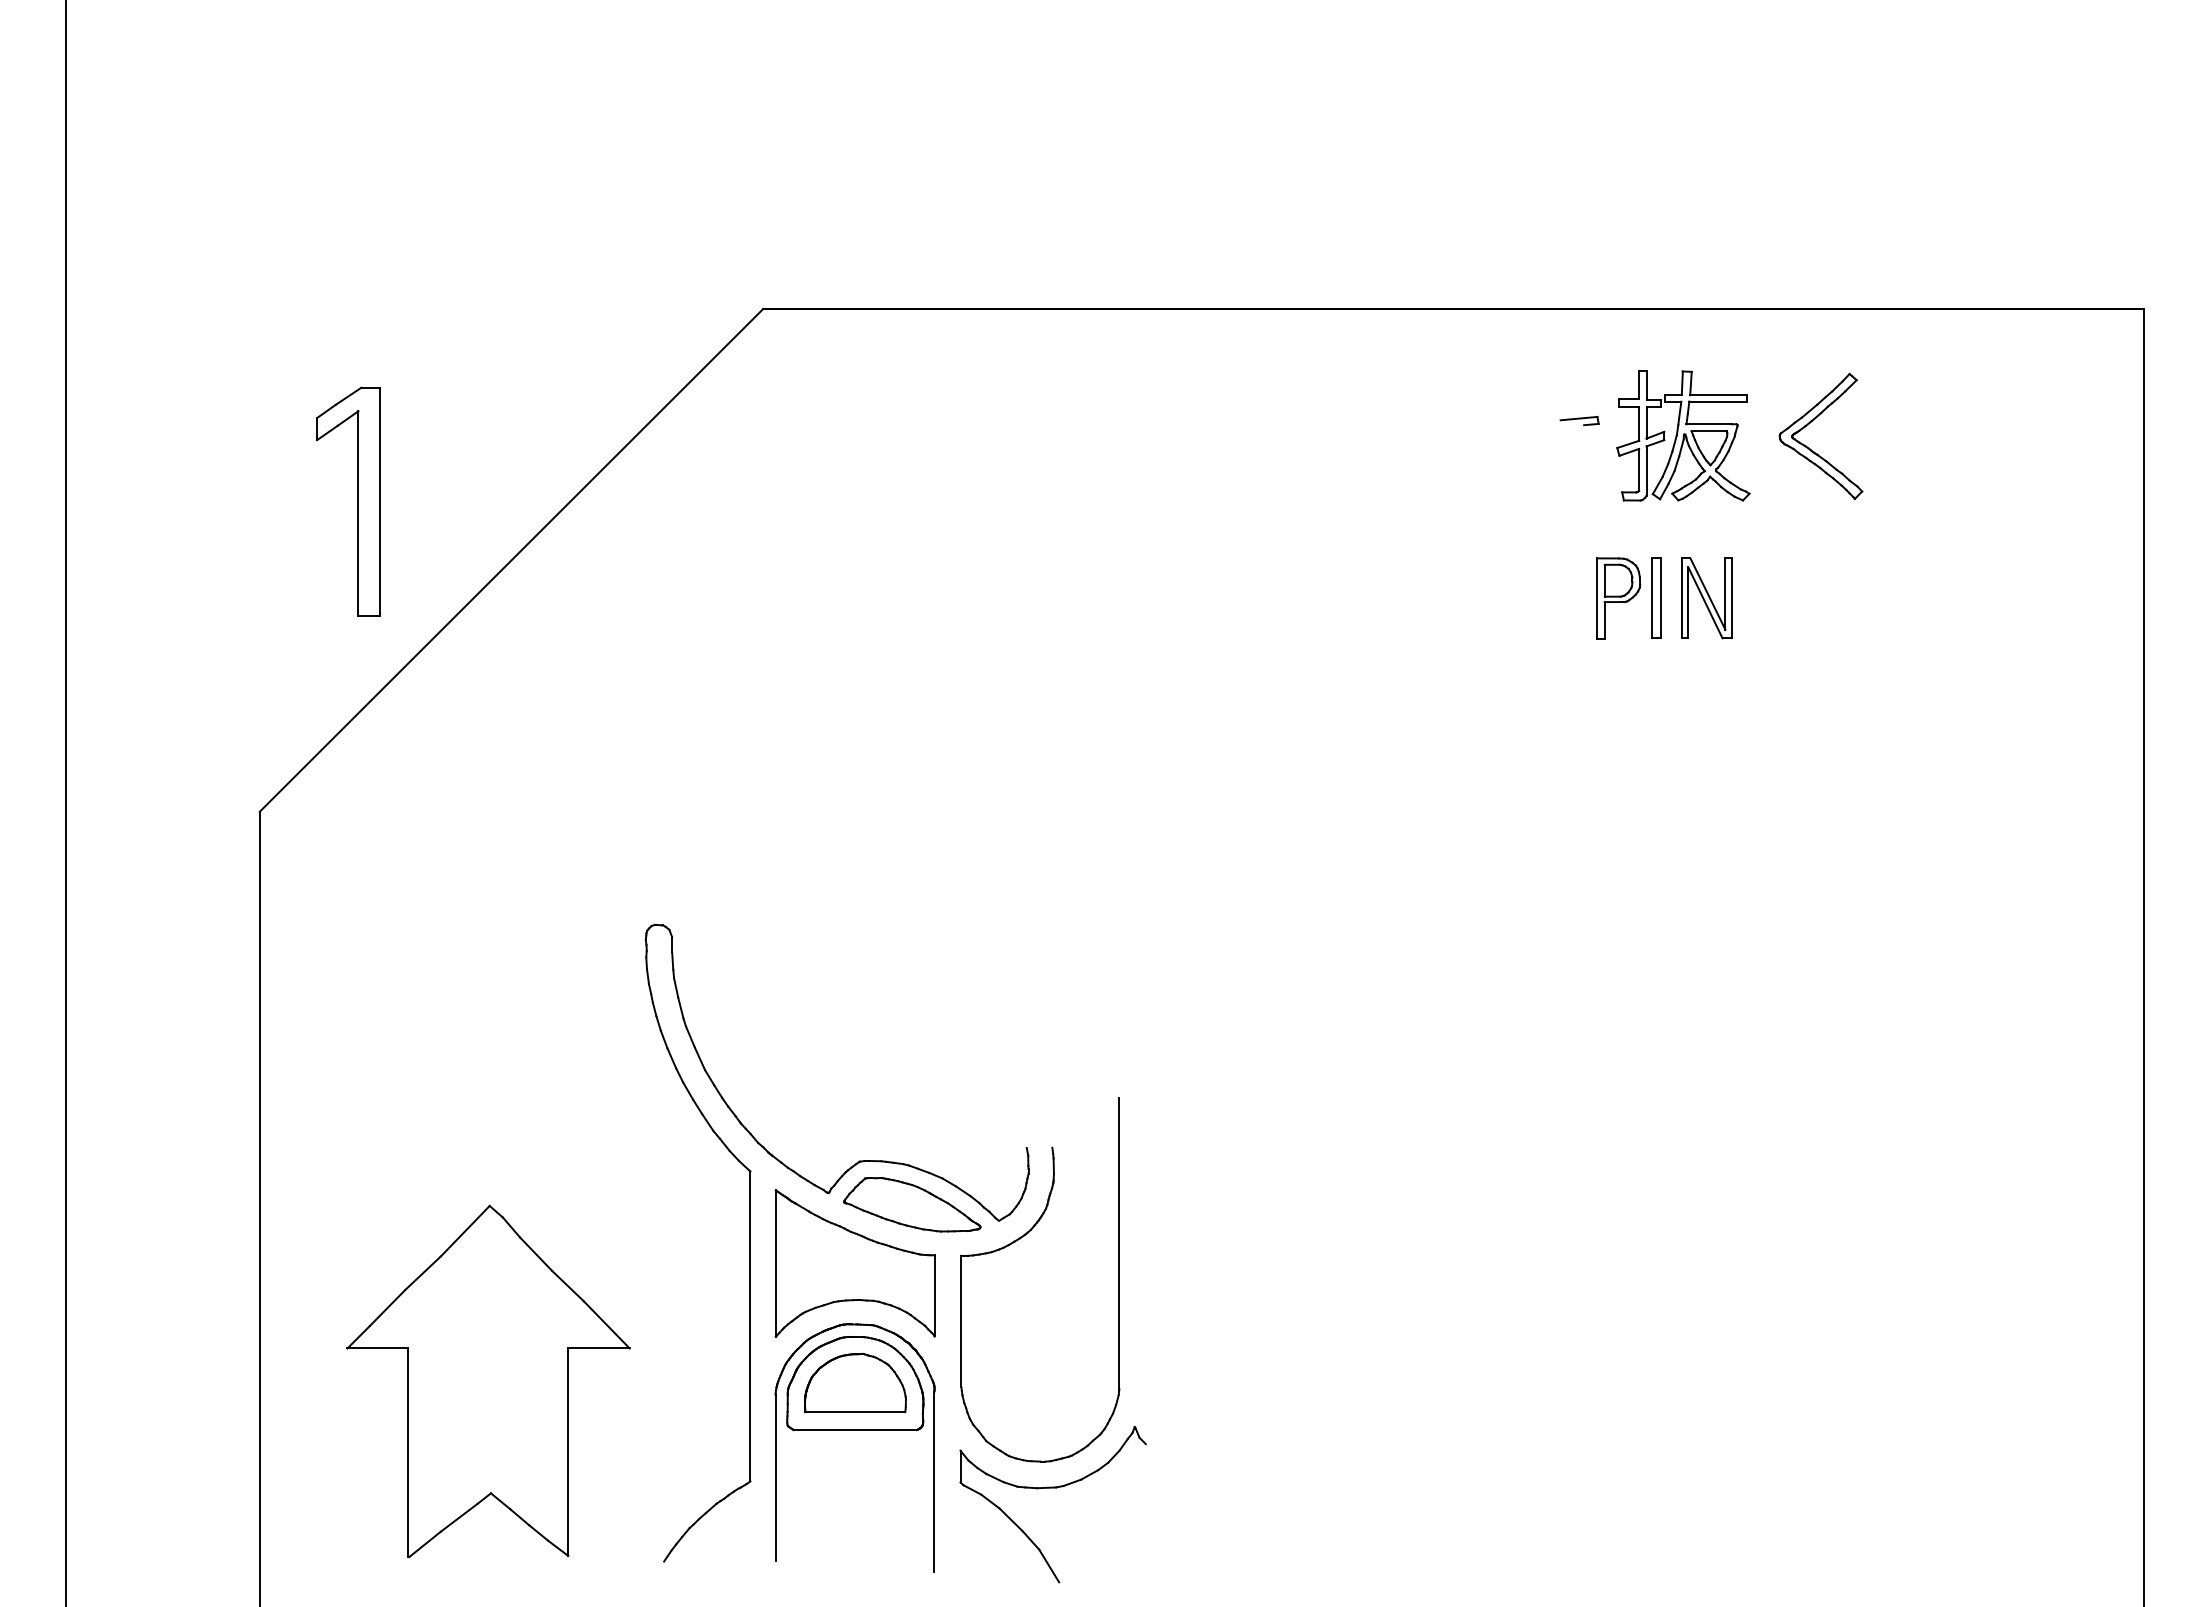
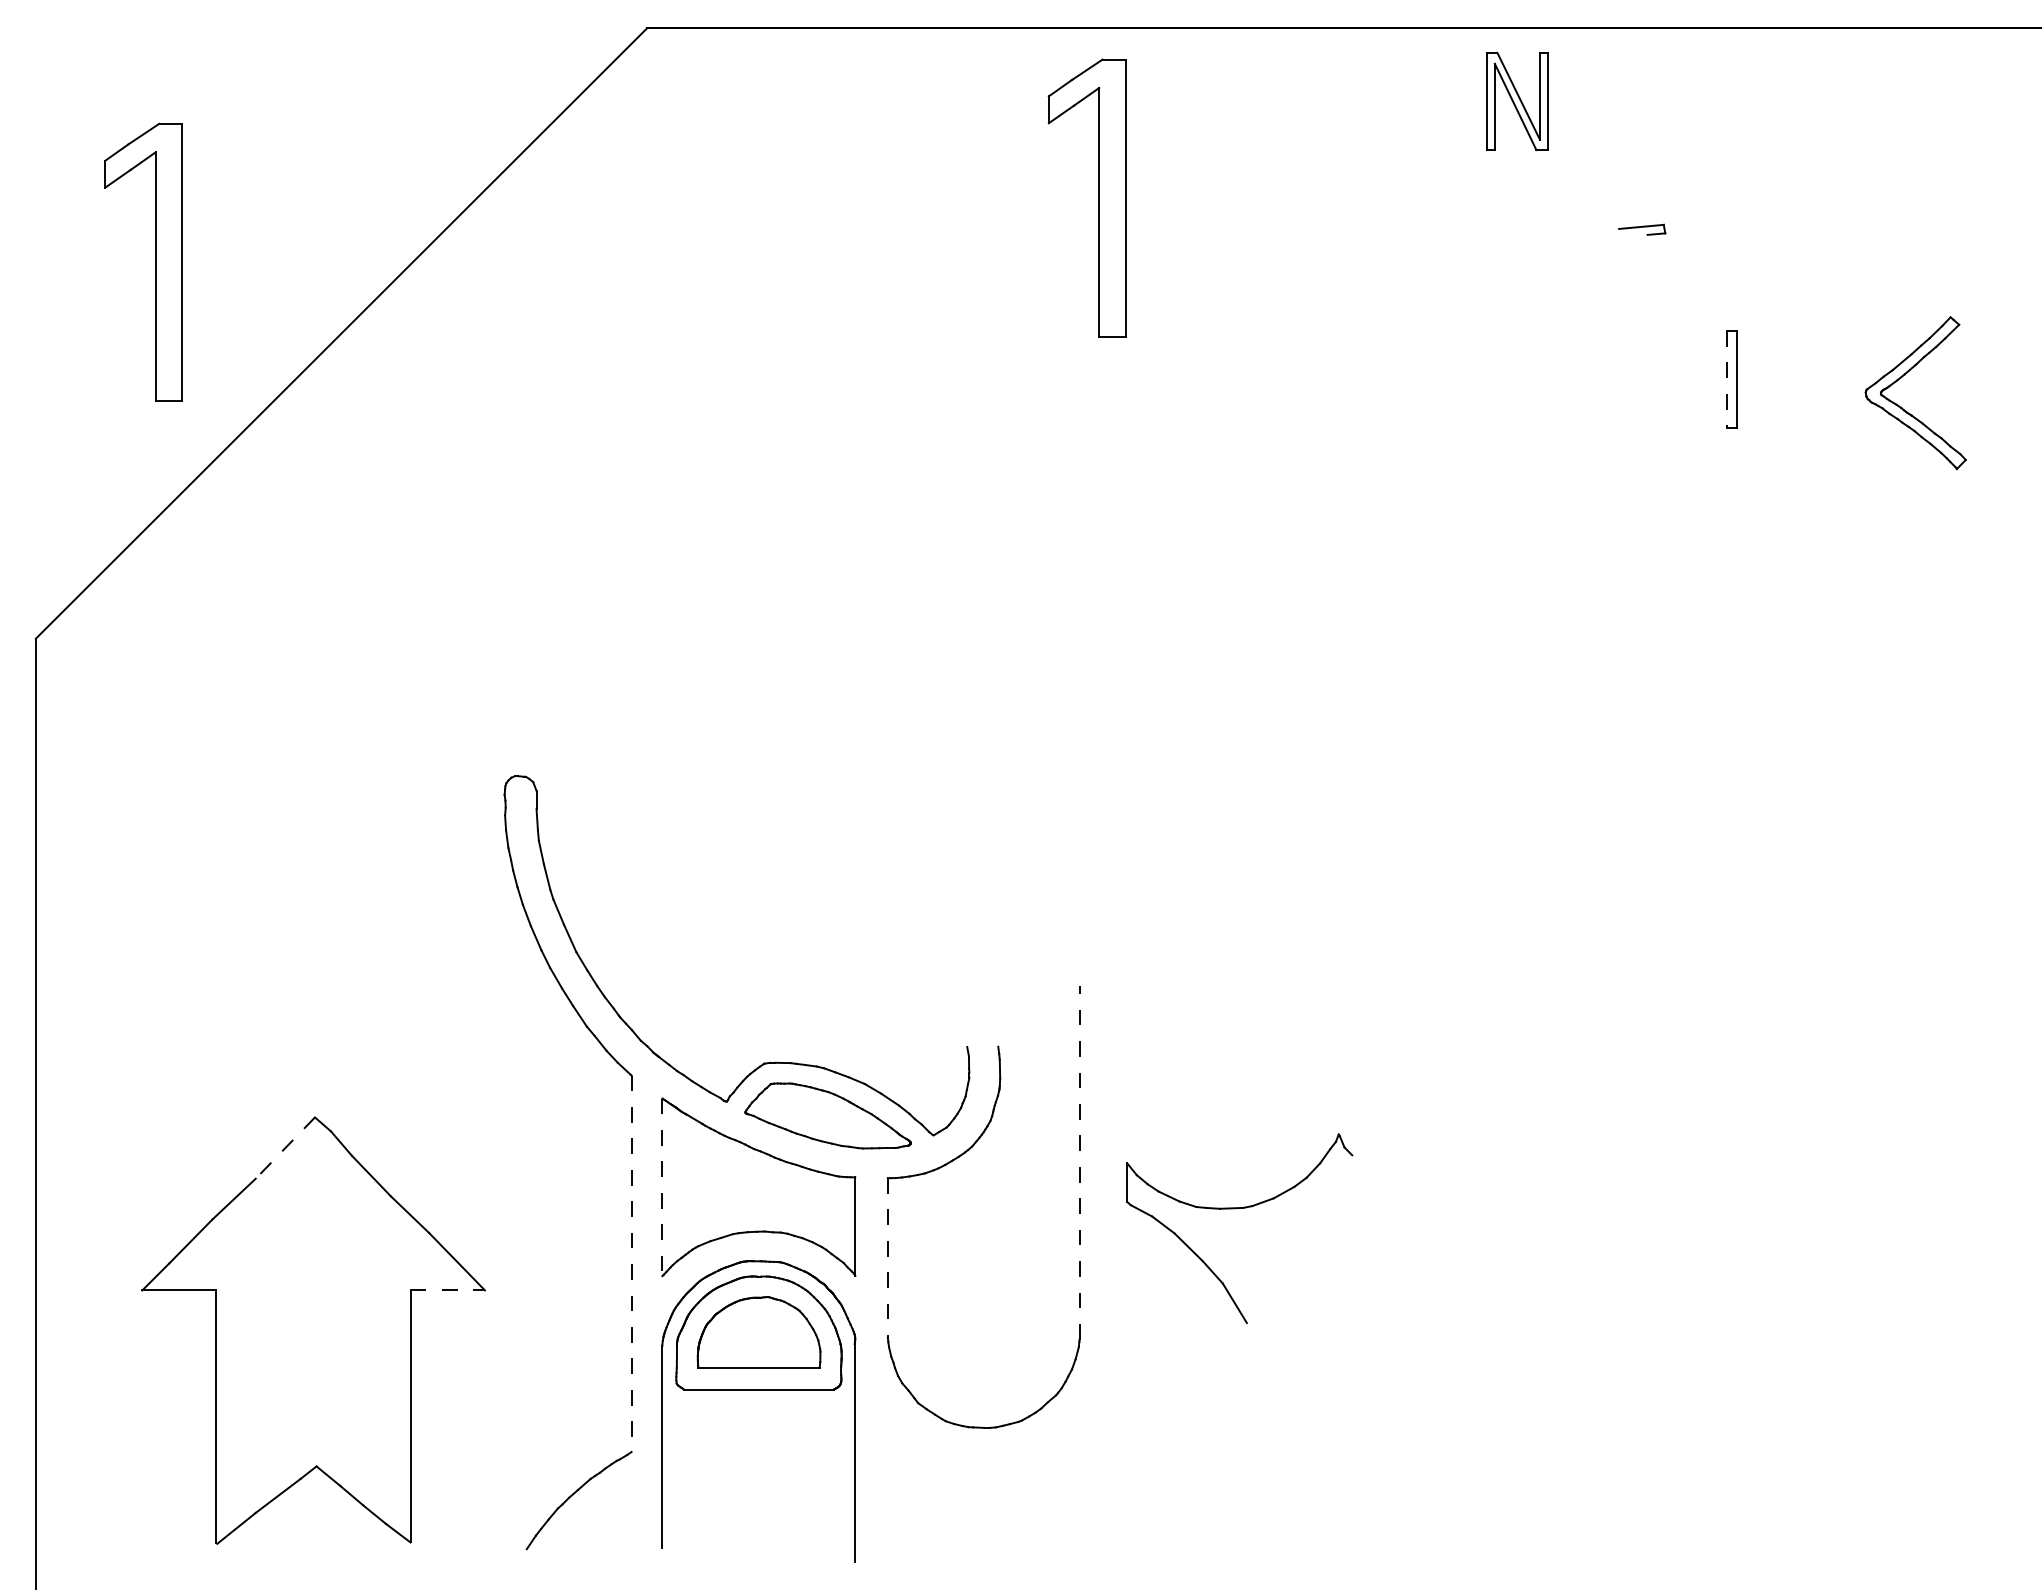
part: (1579, 421) -> (1642, 230), moved
part: (1683, 435) -> (1764, 181), removed
part: (1809, 447) -> (1901, 406), moved
part: (1134, 448) -> (1097, 197), added
part: (1618, 598) -> (1685, 379), removed
line: (1652, 598) -> (1727, 379), solid -> dashed
part: (1706, 598) -> (1516, 101), moved
line: (464, 1231) -> (284, 1148), solid -> dashed
line: (1119, 1243) -> (1079, 1163), solid -> dashed
line: (775, 1264) -> (662, 1188), solid -> dashed
line: (961, 1321) -> (887, 1257), solid -> dashed
line: (750, 1326) -> (631, 1263), solid -> dashed
line: (599, 1348) -> (448, 1290), solid -> dashed
part: (1052, 1488) -> (1238, 1209), moved

